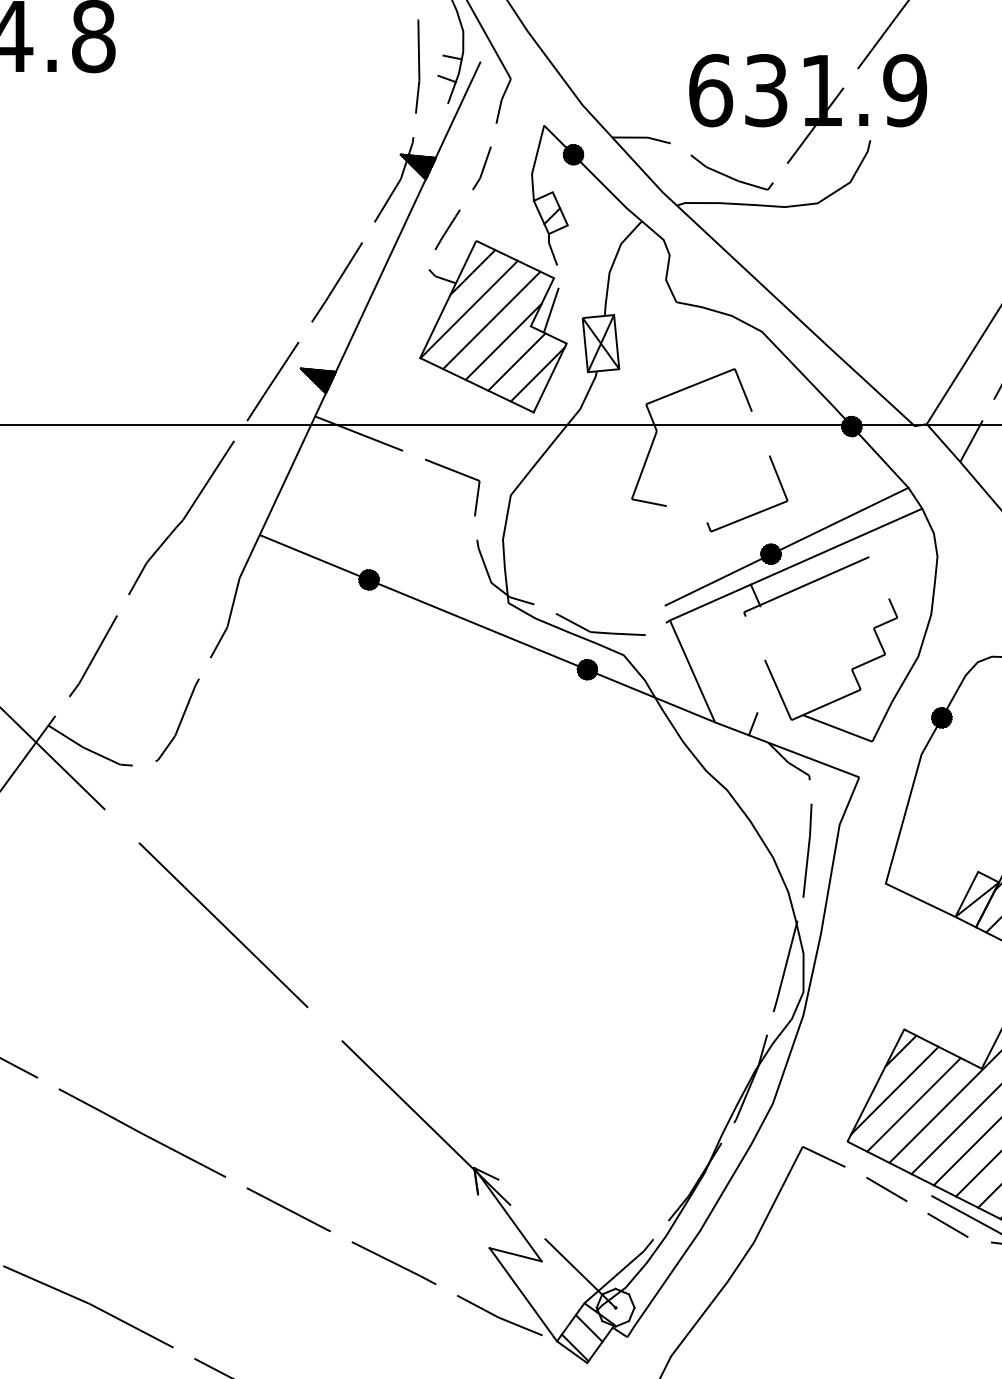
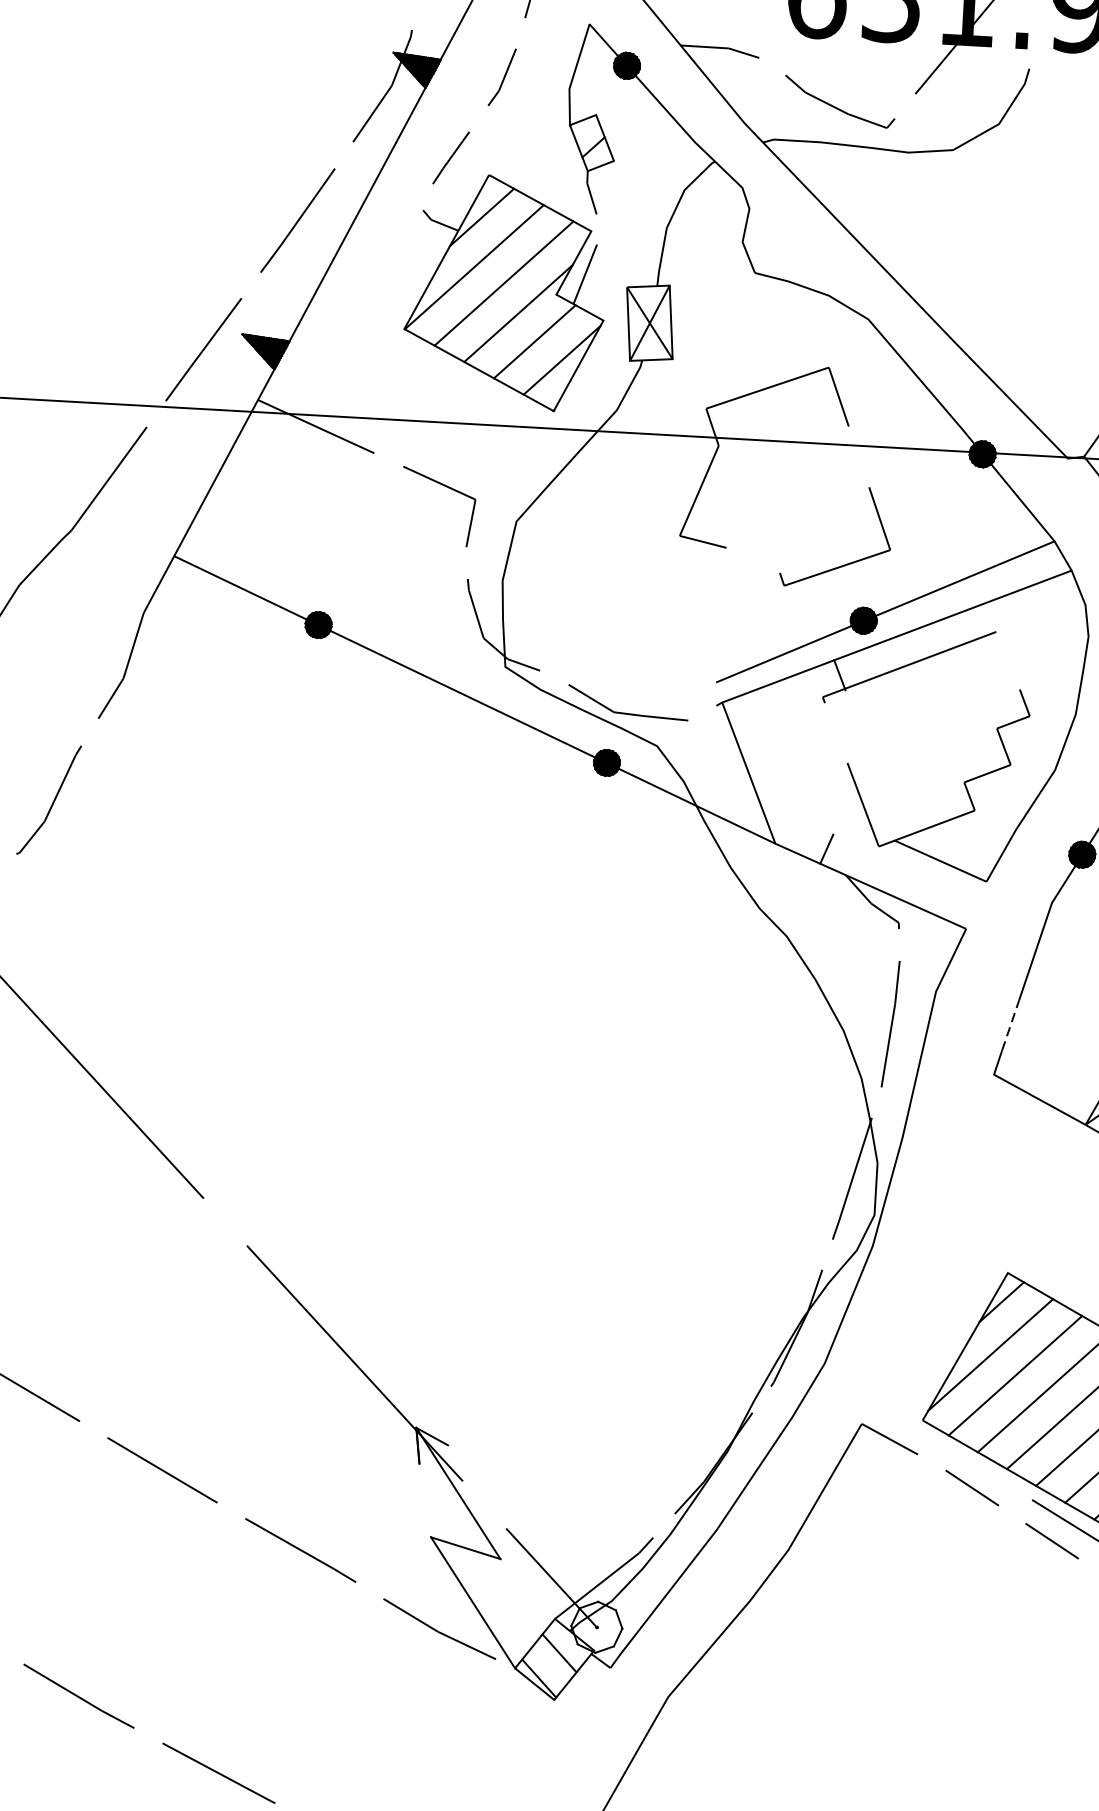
line: (896, 846) -> (1011, 1025), solid -> dashed

